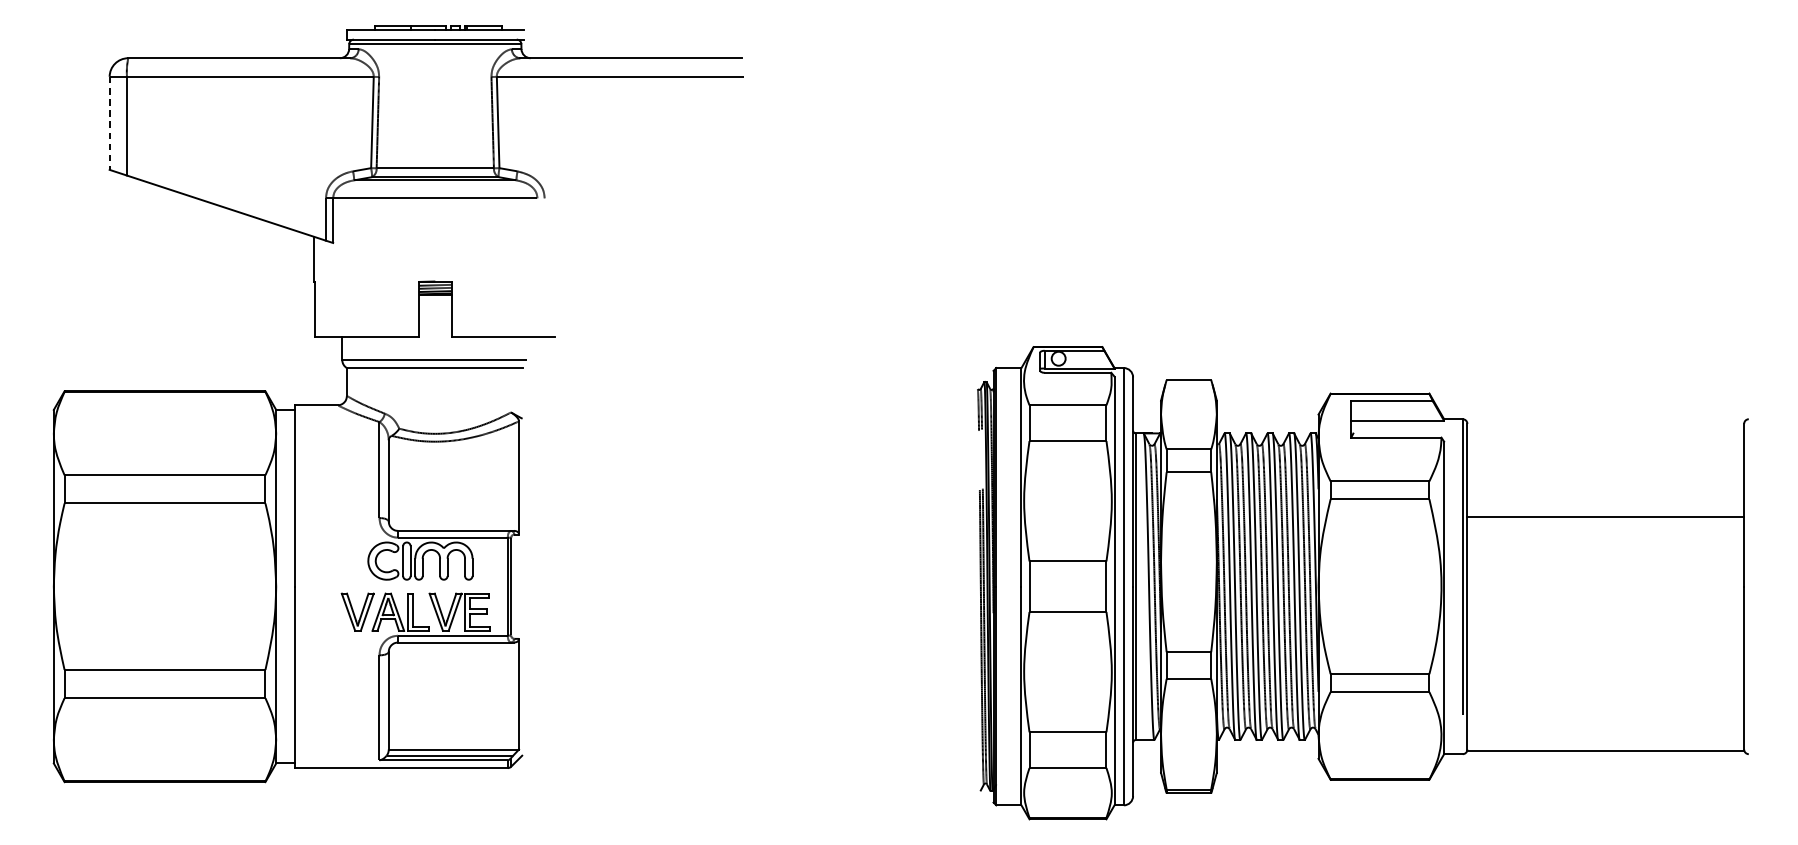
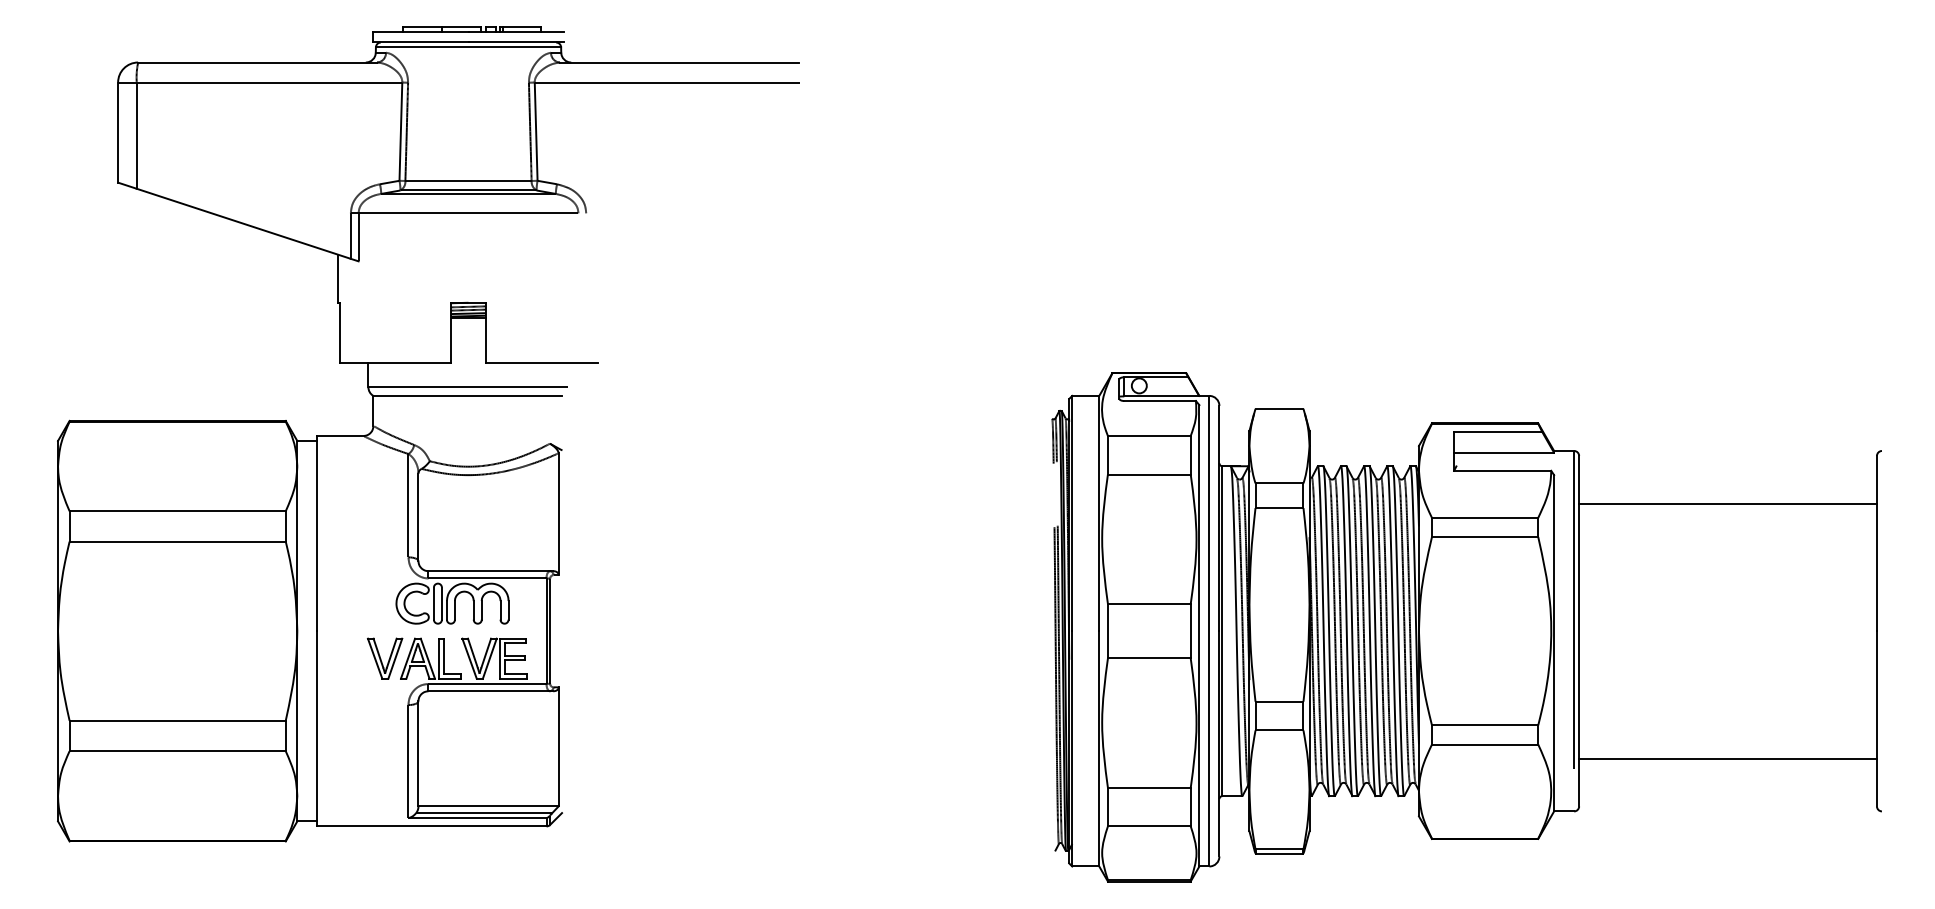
line: (110, 124) -> (118, 133), dashed -> solid
line: (1605, 517) -> (1727, 503), moved
line: (1605, 750) -> (1727, 758), moved

